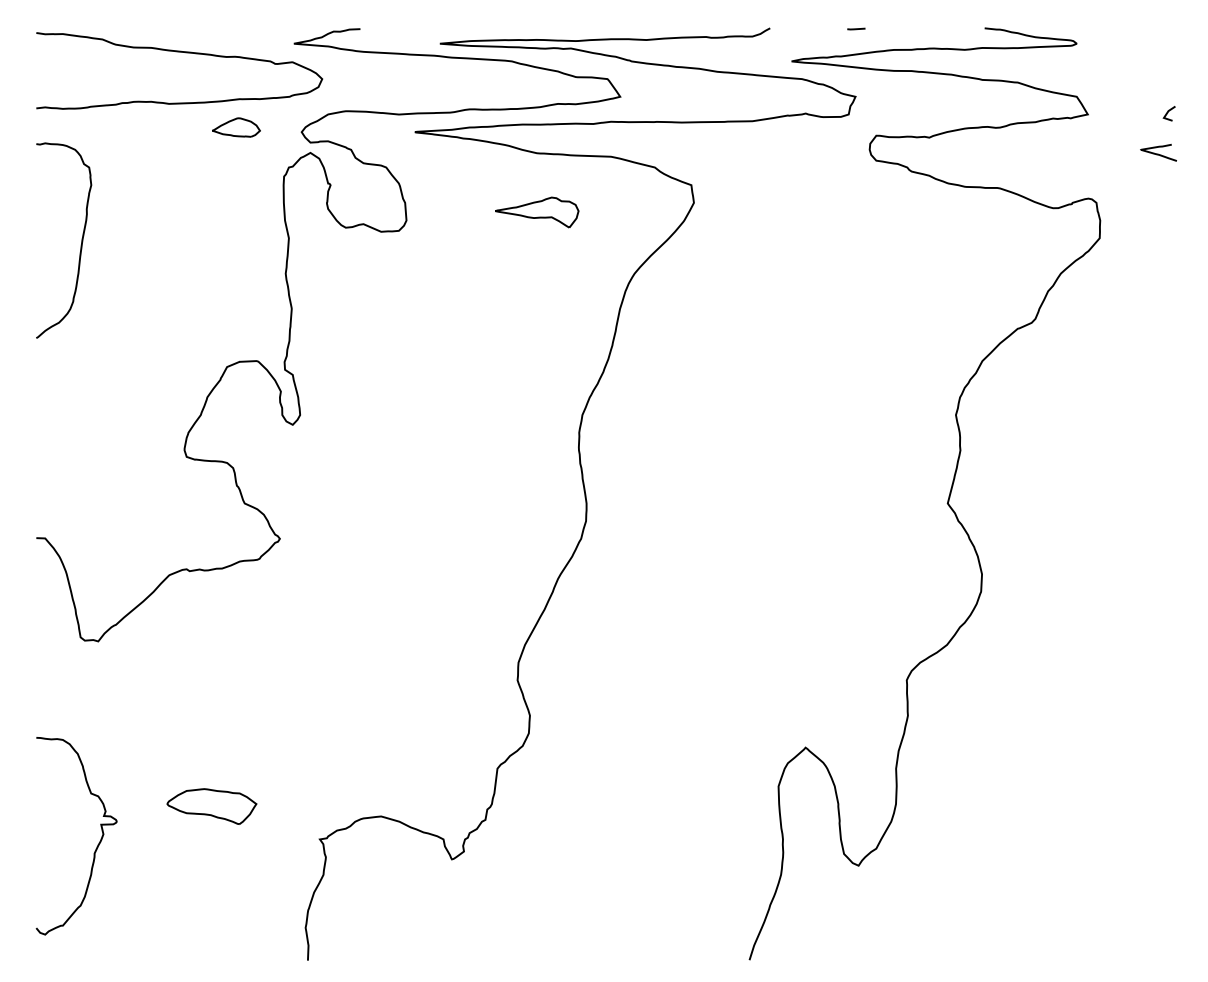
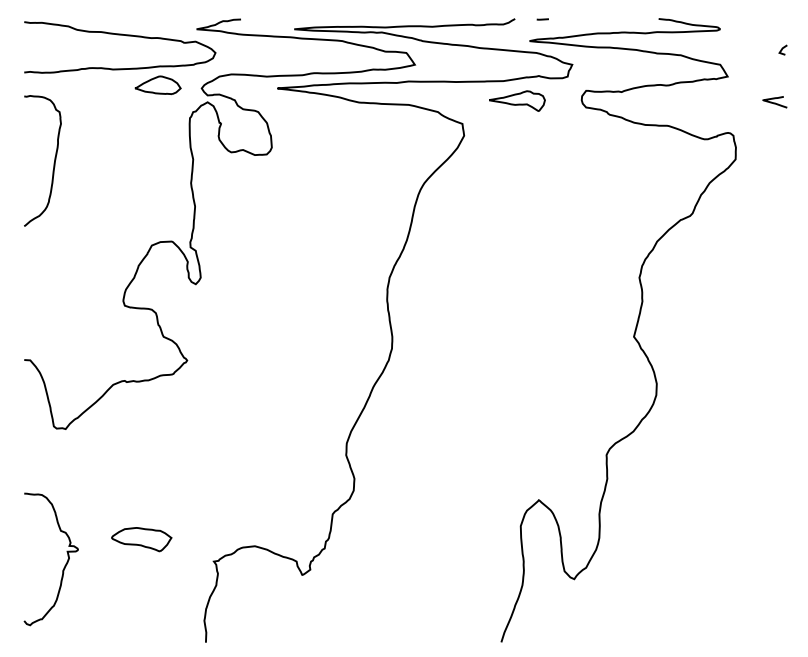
line: (855, 29) -> (542, 19), moved
line: (1168, 112) -> (782, 49), moved
part: (235, 127) -> (157, 85), size x1.43
part: (537, 211) -> (517, 100), moved

